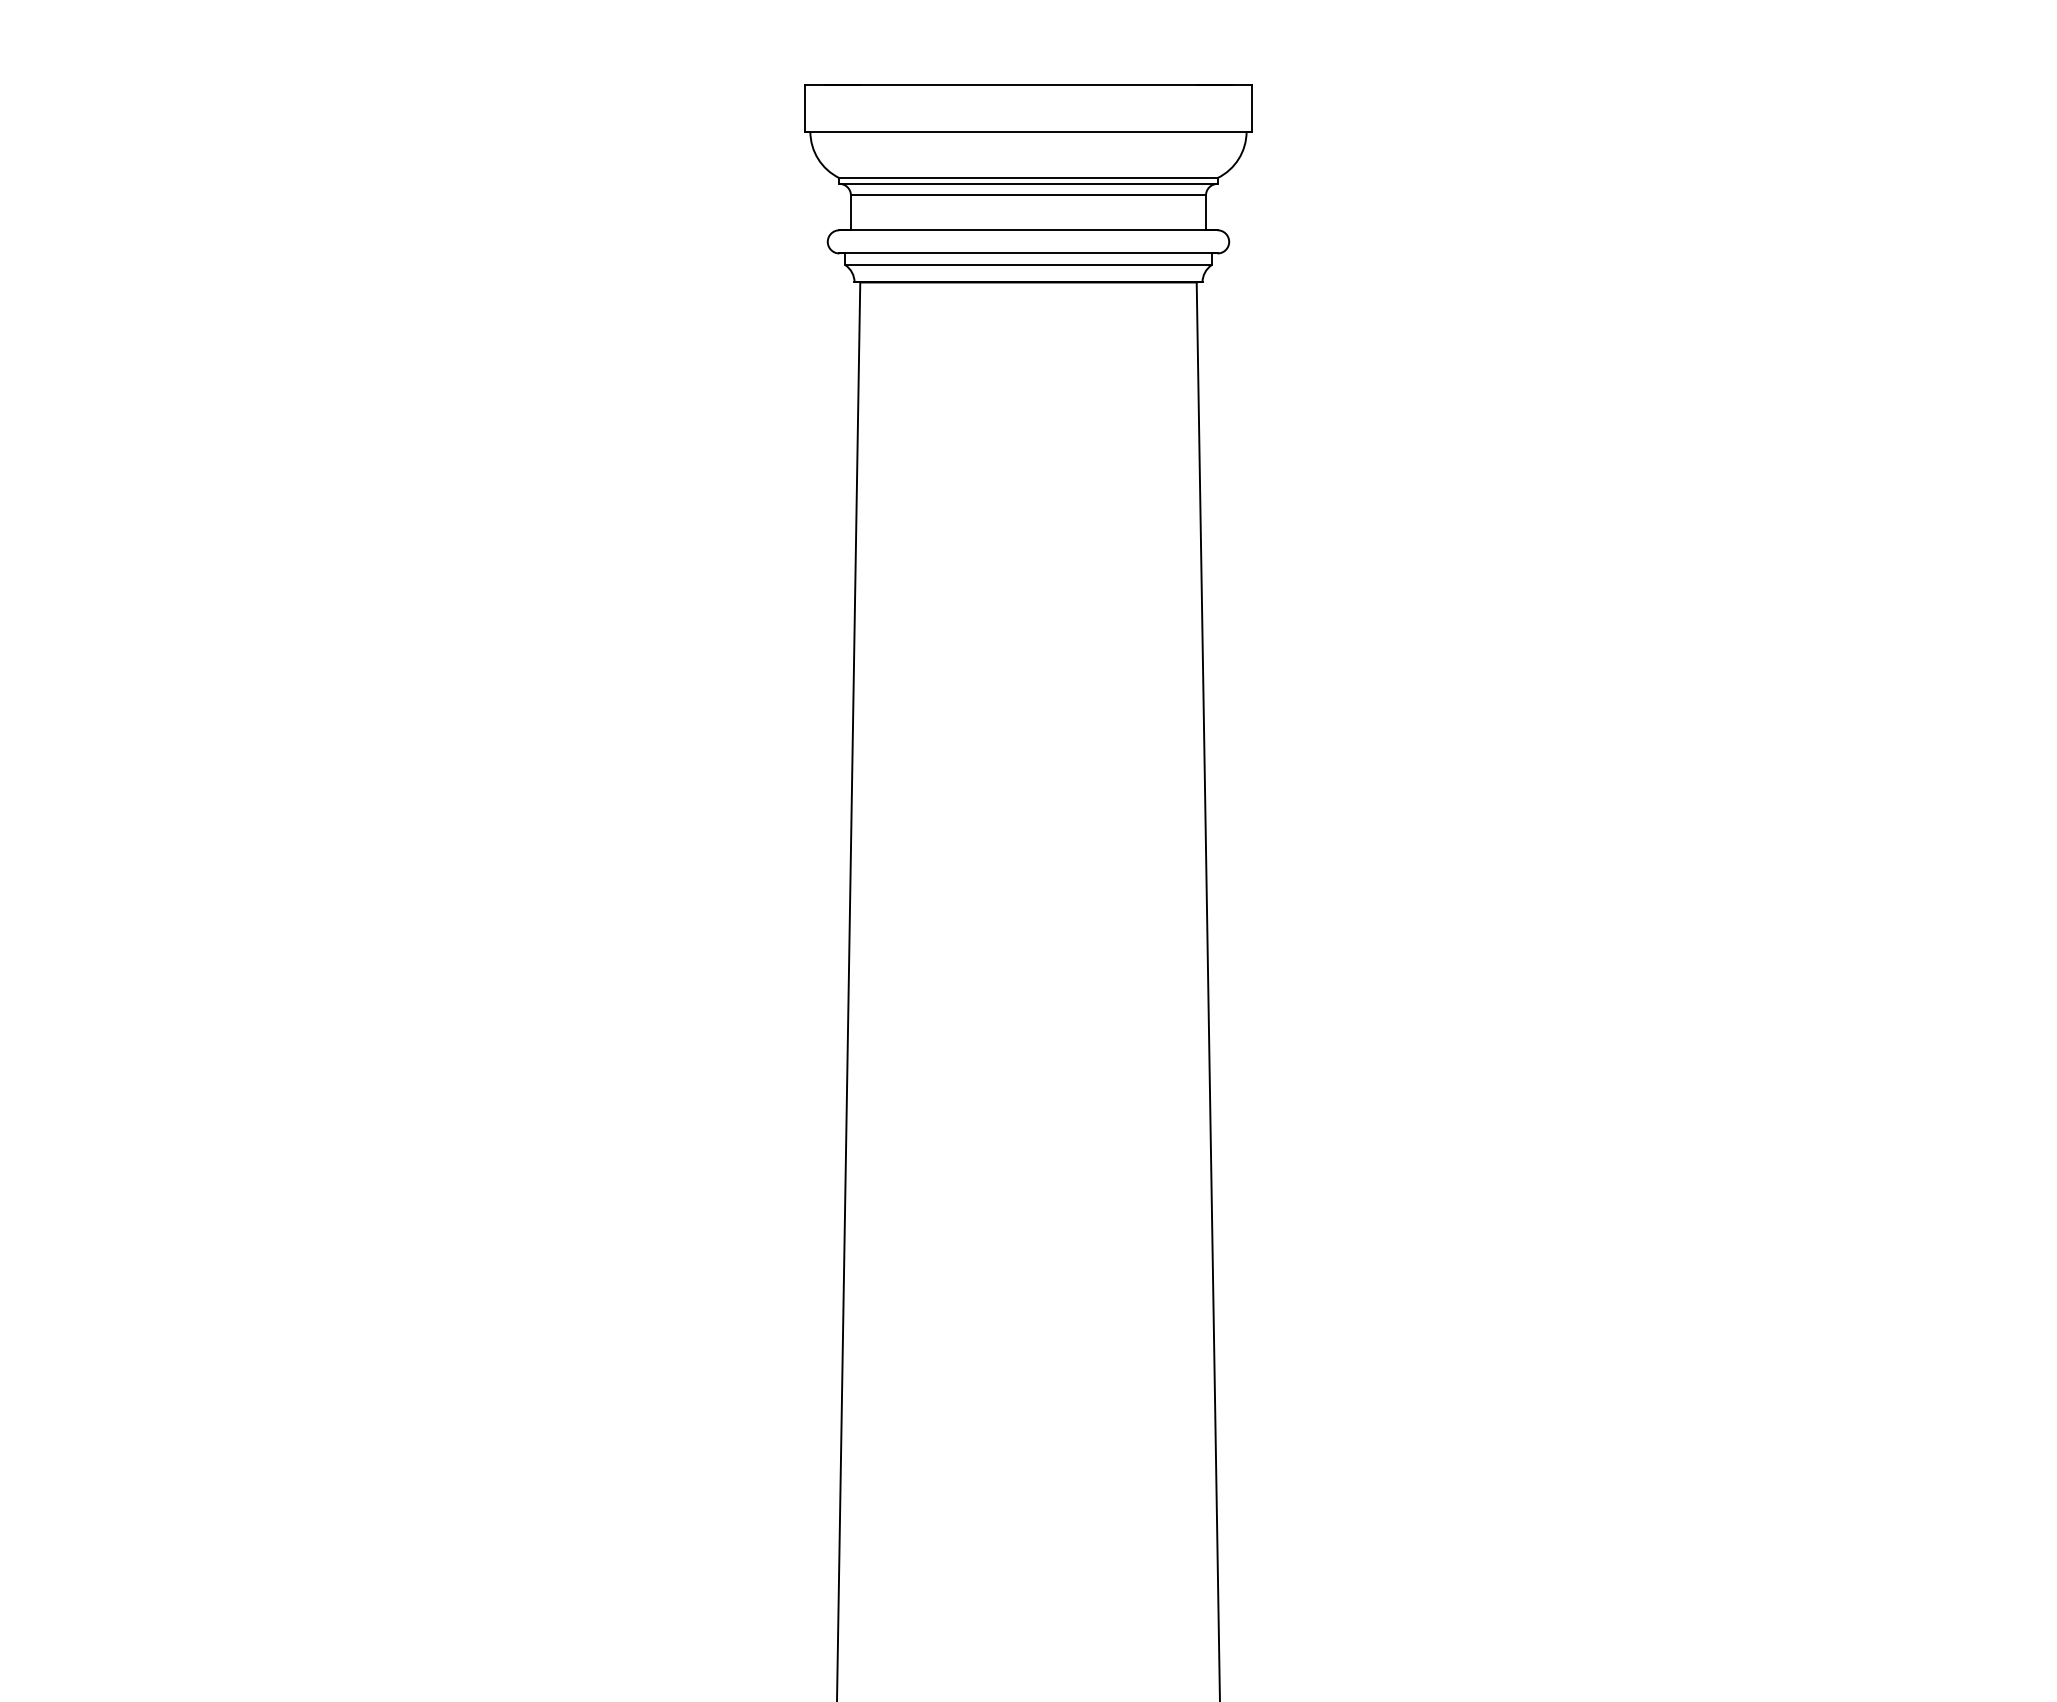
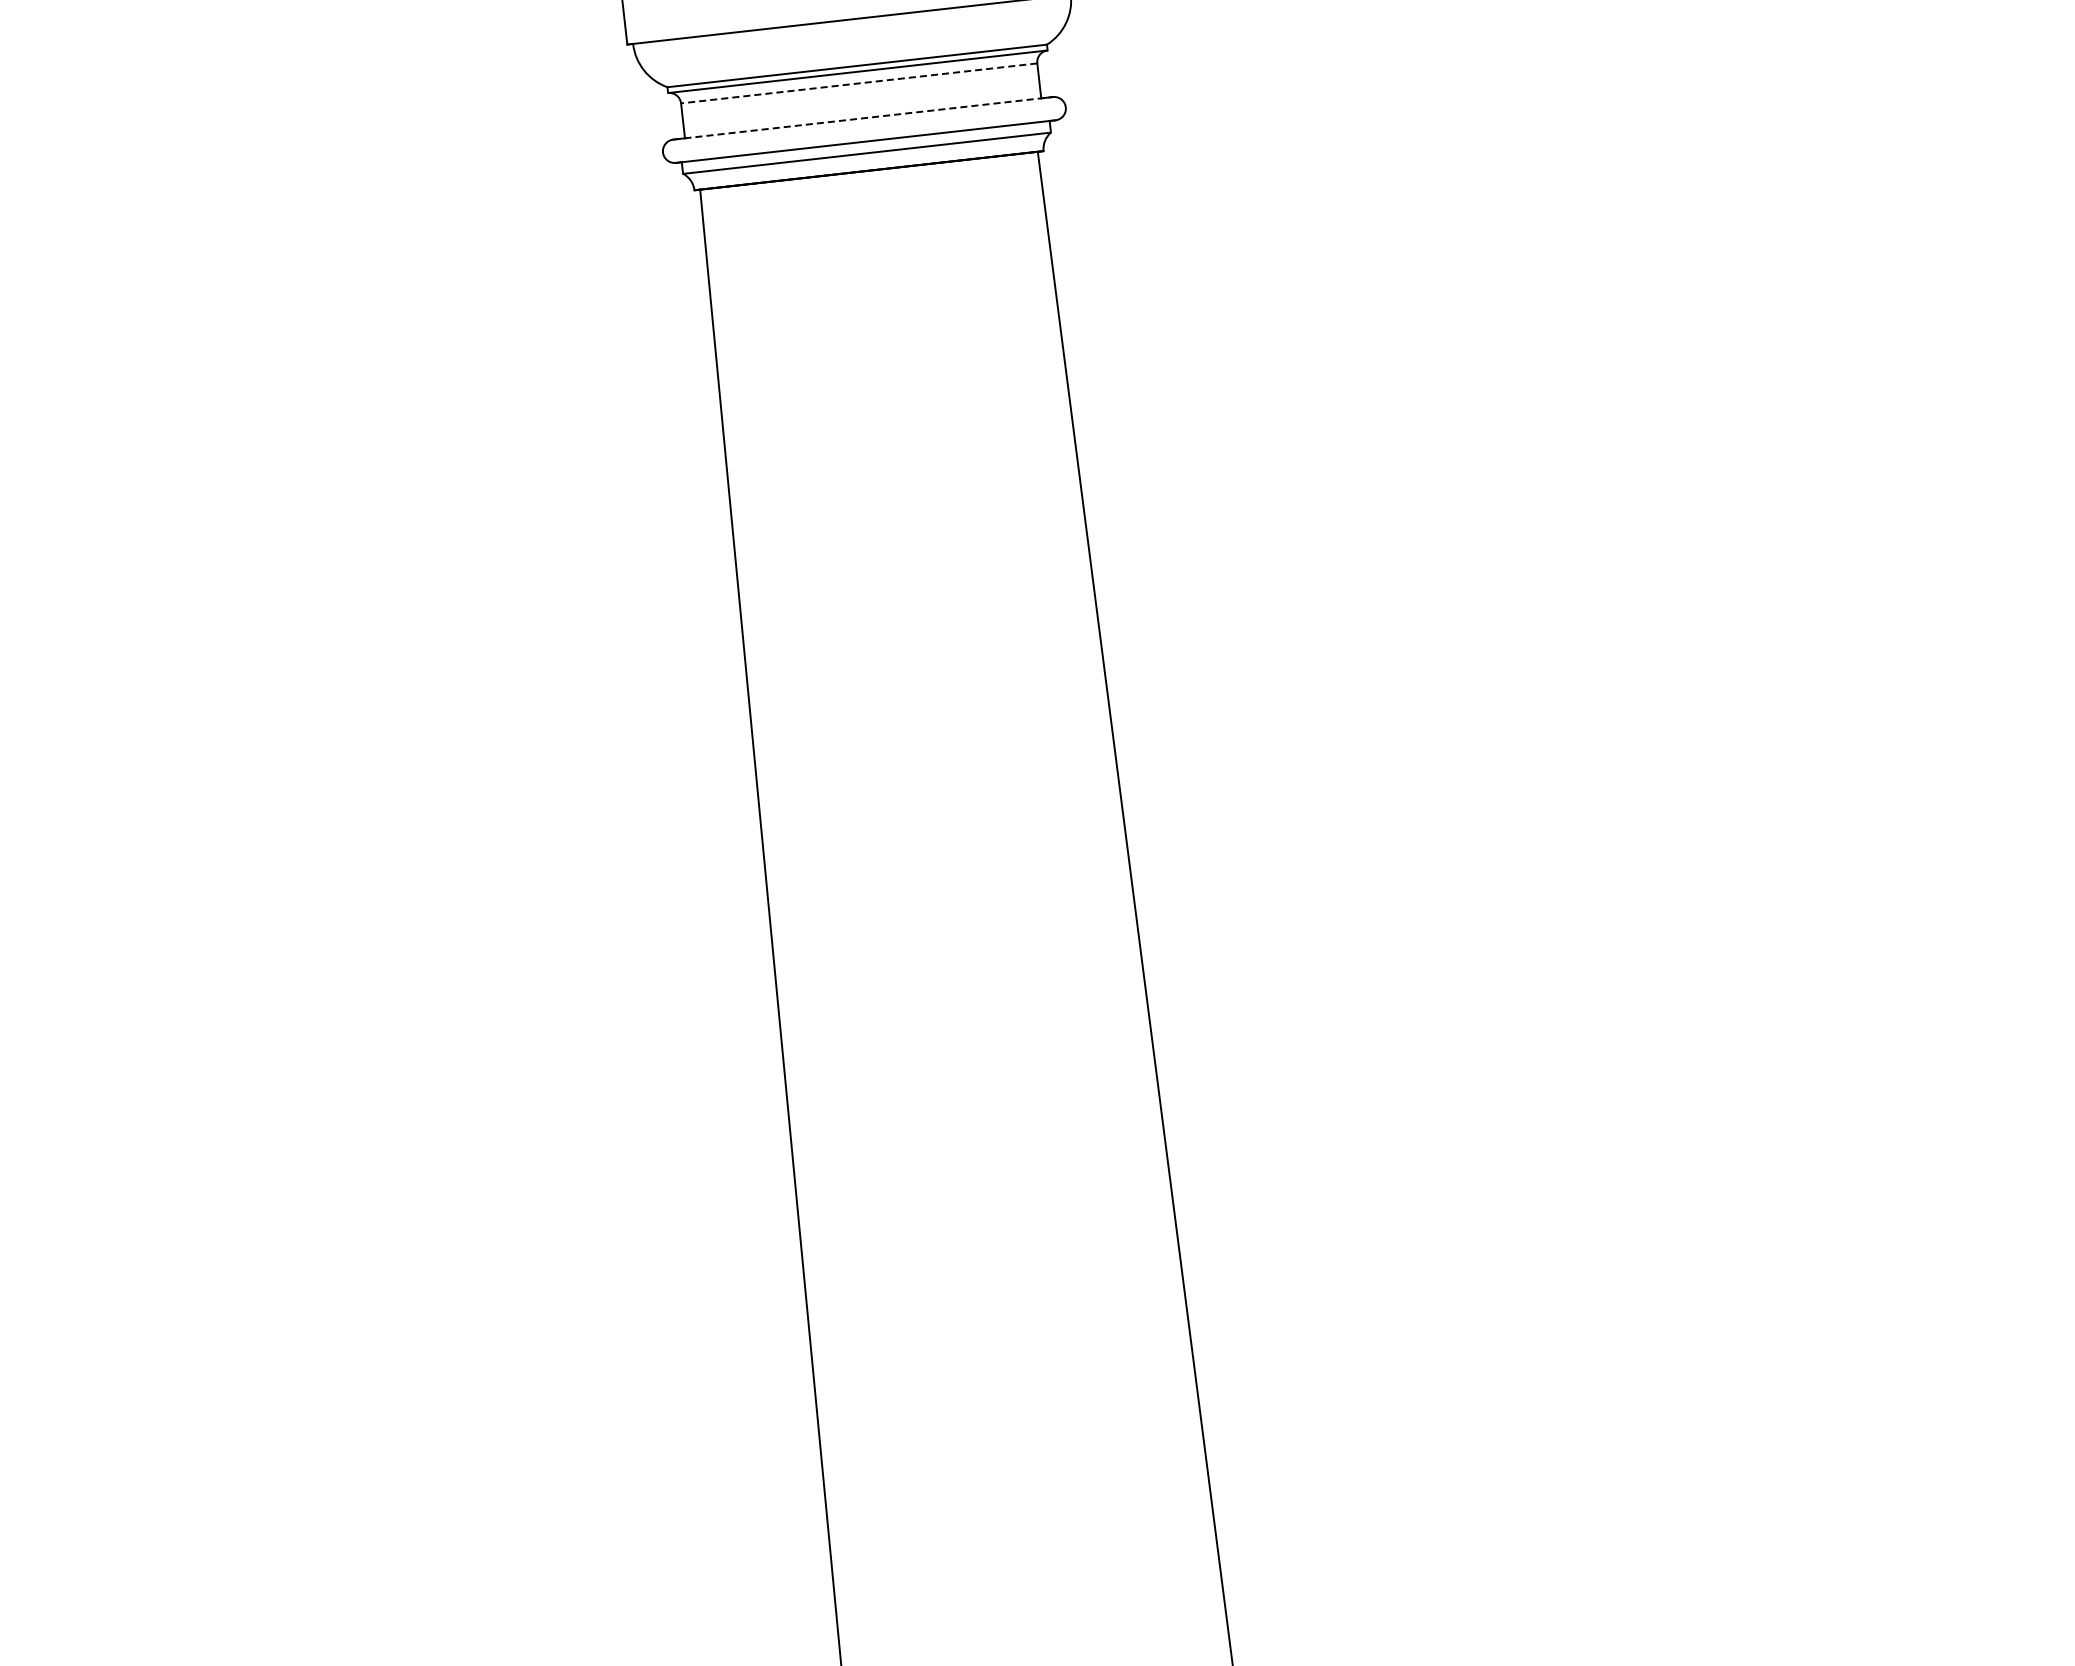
line: (1028, 195) -> (859, 83), solid -> dashed
line: (1028, 230) -> (863, 118), solid -> dashed

